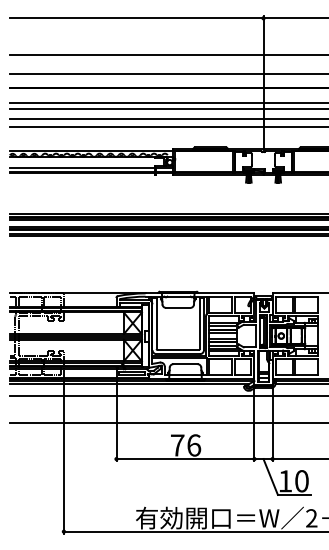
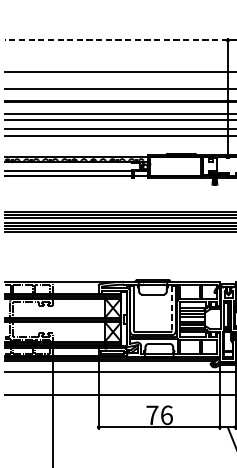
line: (136, 18) -> (116, 40), solid -> dashed
line: (199, 323) -> (171, 308), solid -> dashed

